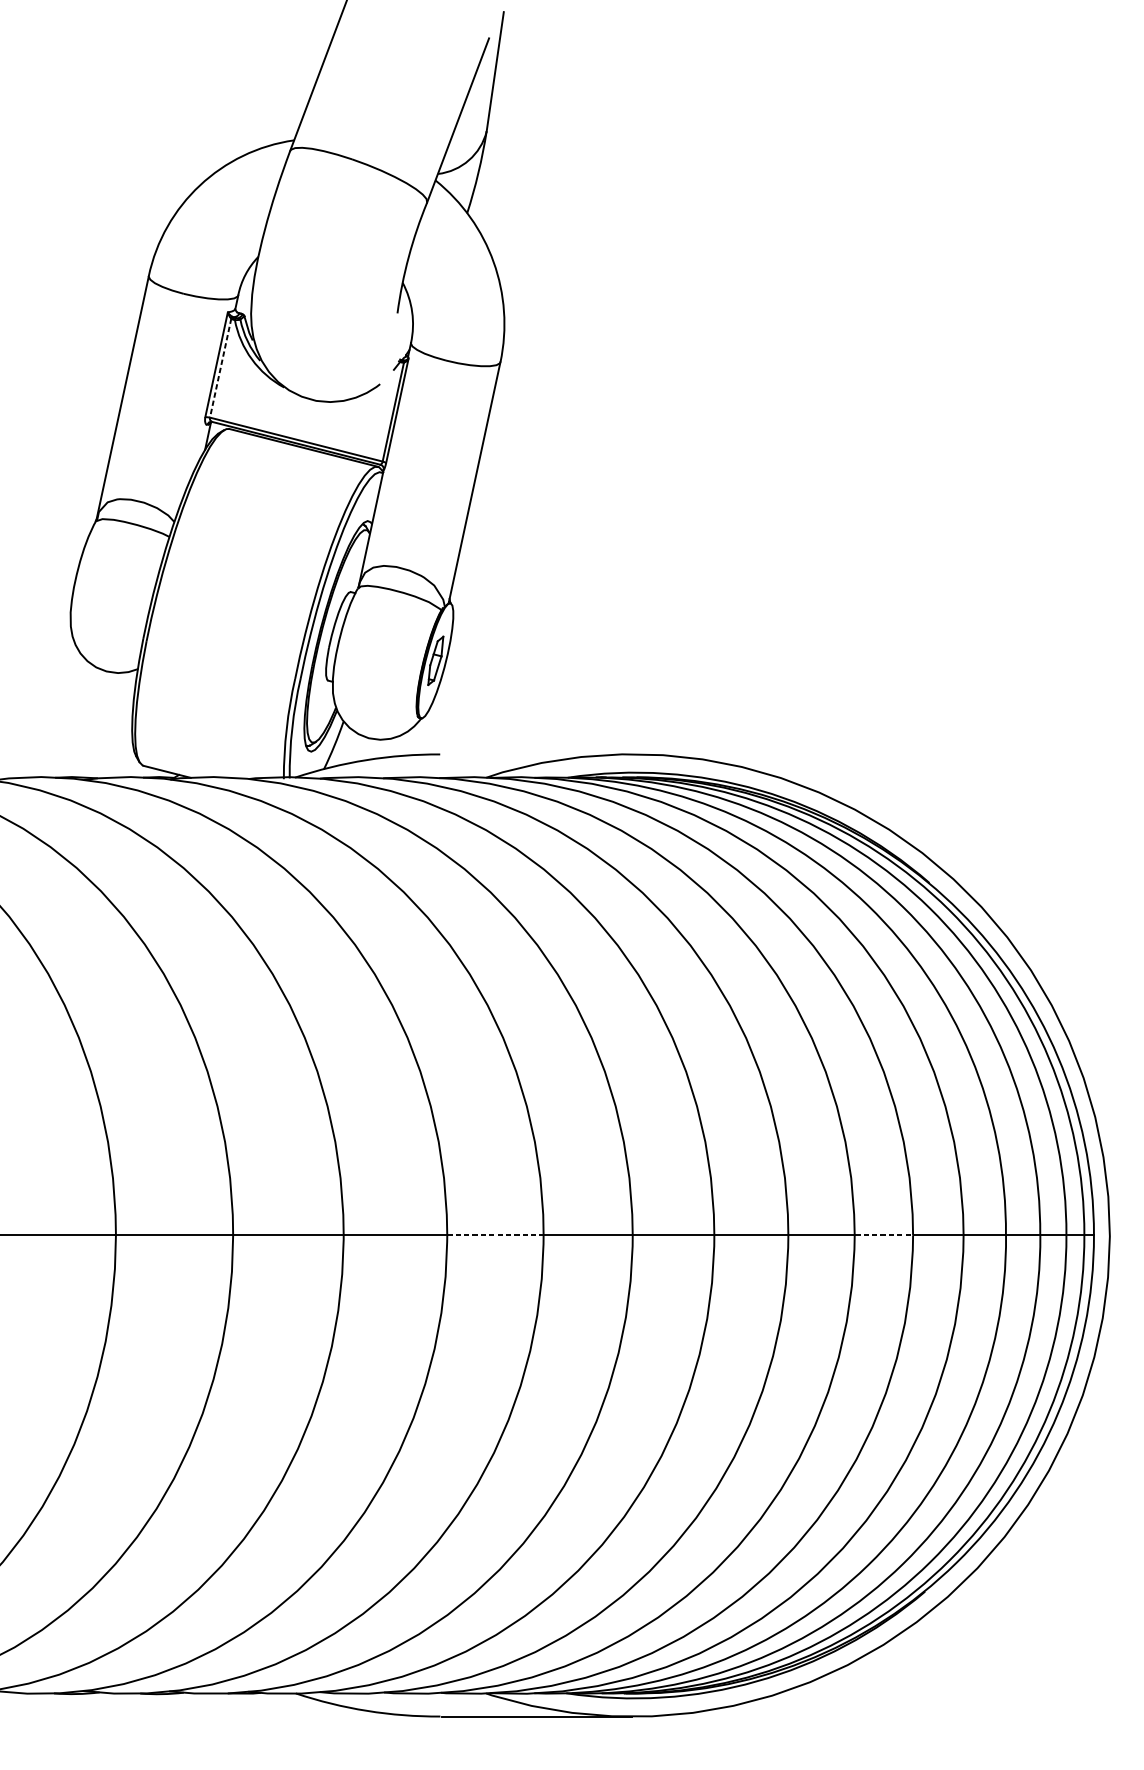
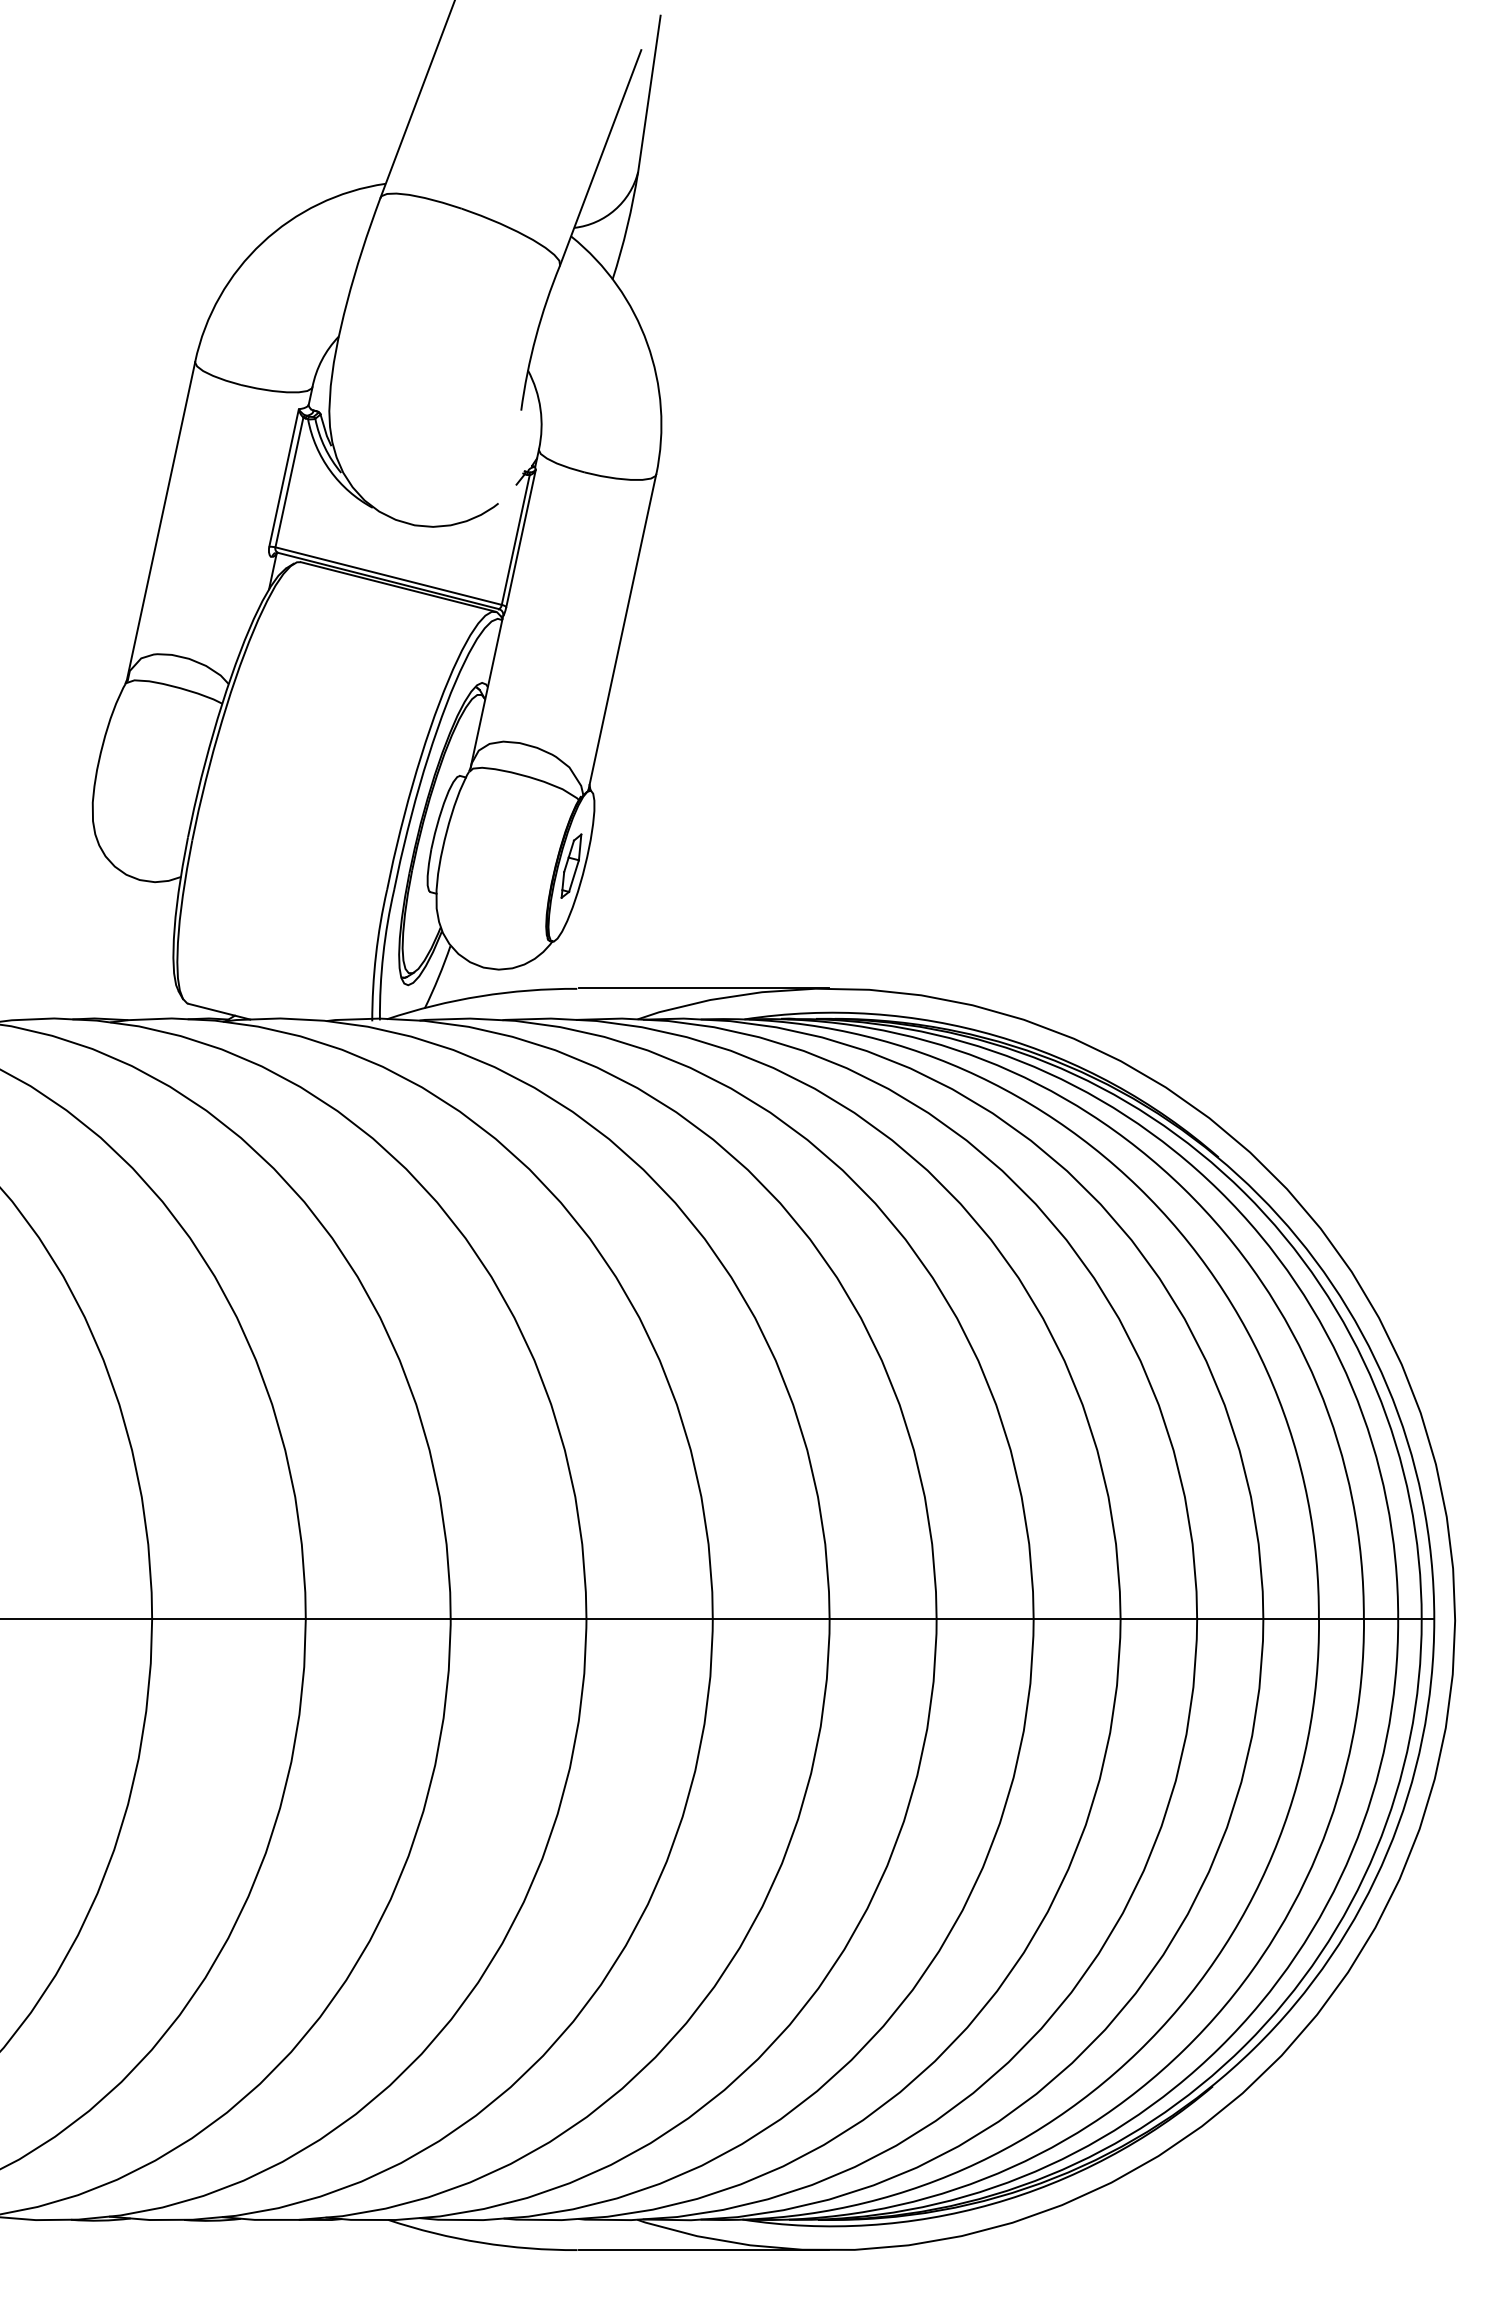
line: (220, 368) -> (289, 482), dashed -> solid
line: (537, 754) -> (704, 988), added
line: (496, 1235) -> (650, 1619), dashed -> solid
line: (884, 1235) -> (1159, 1619), dashed -> solid

